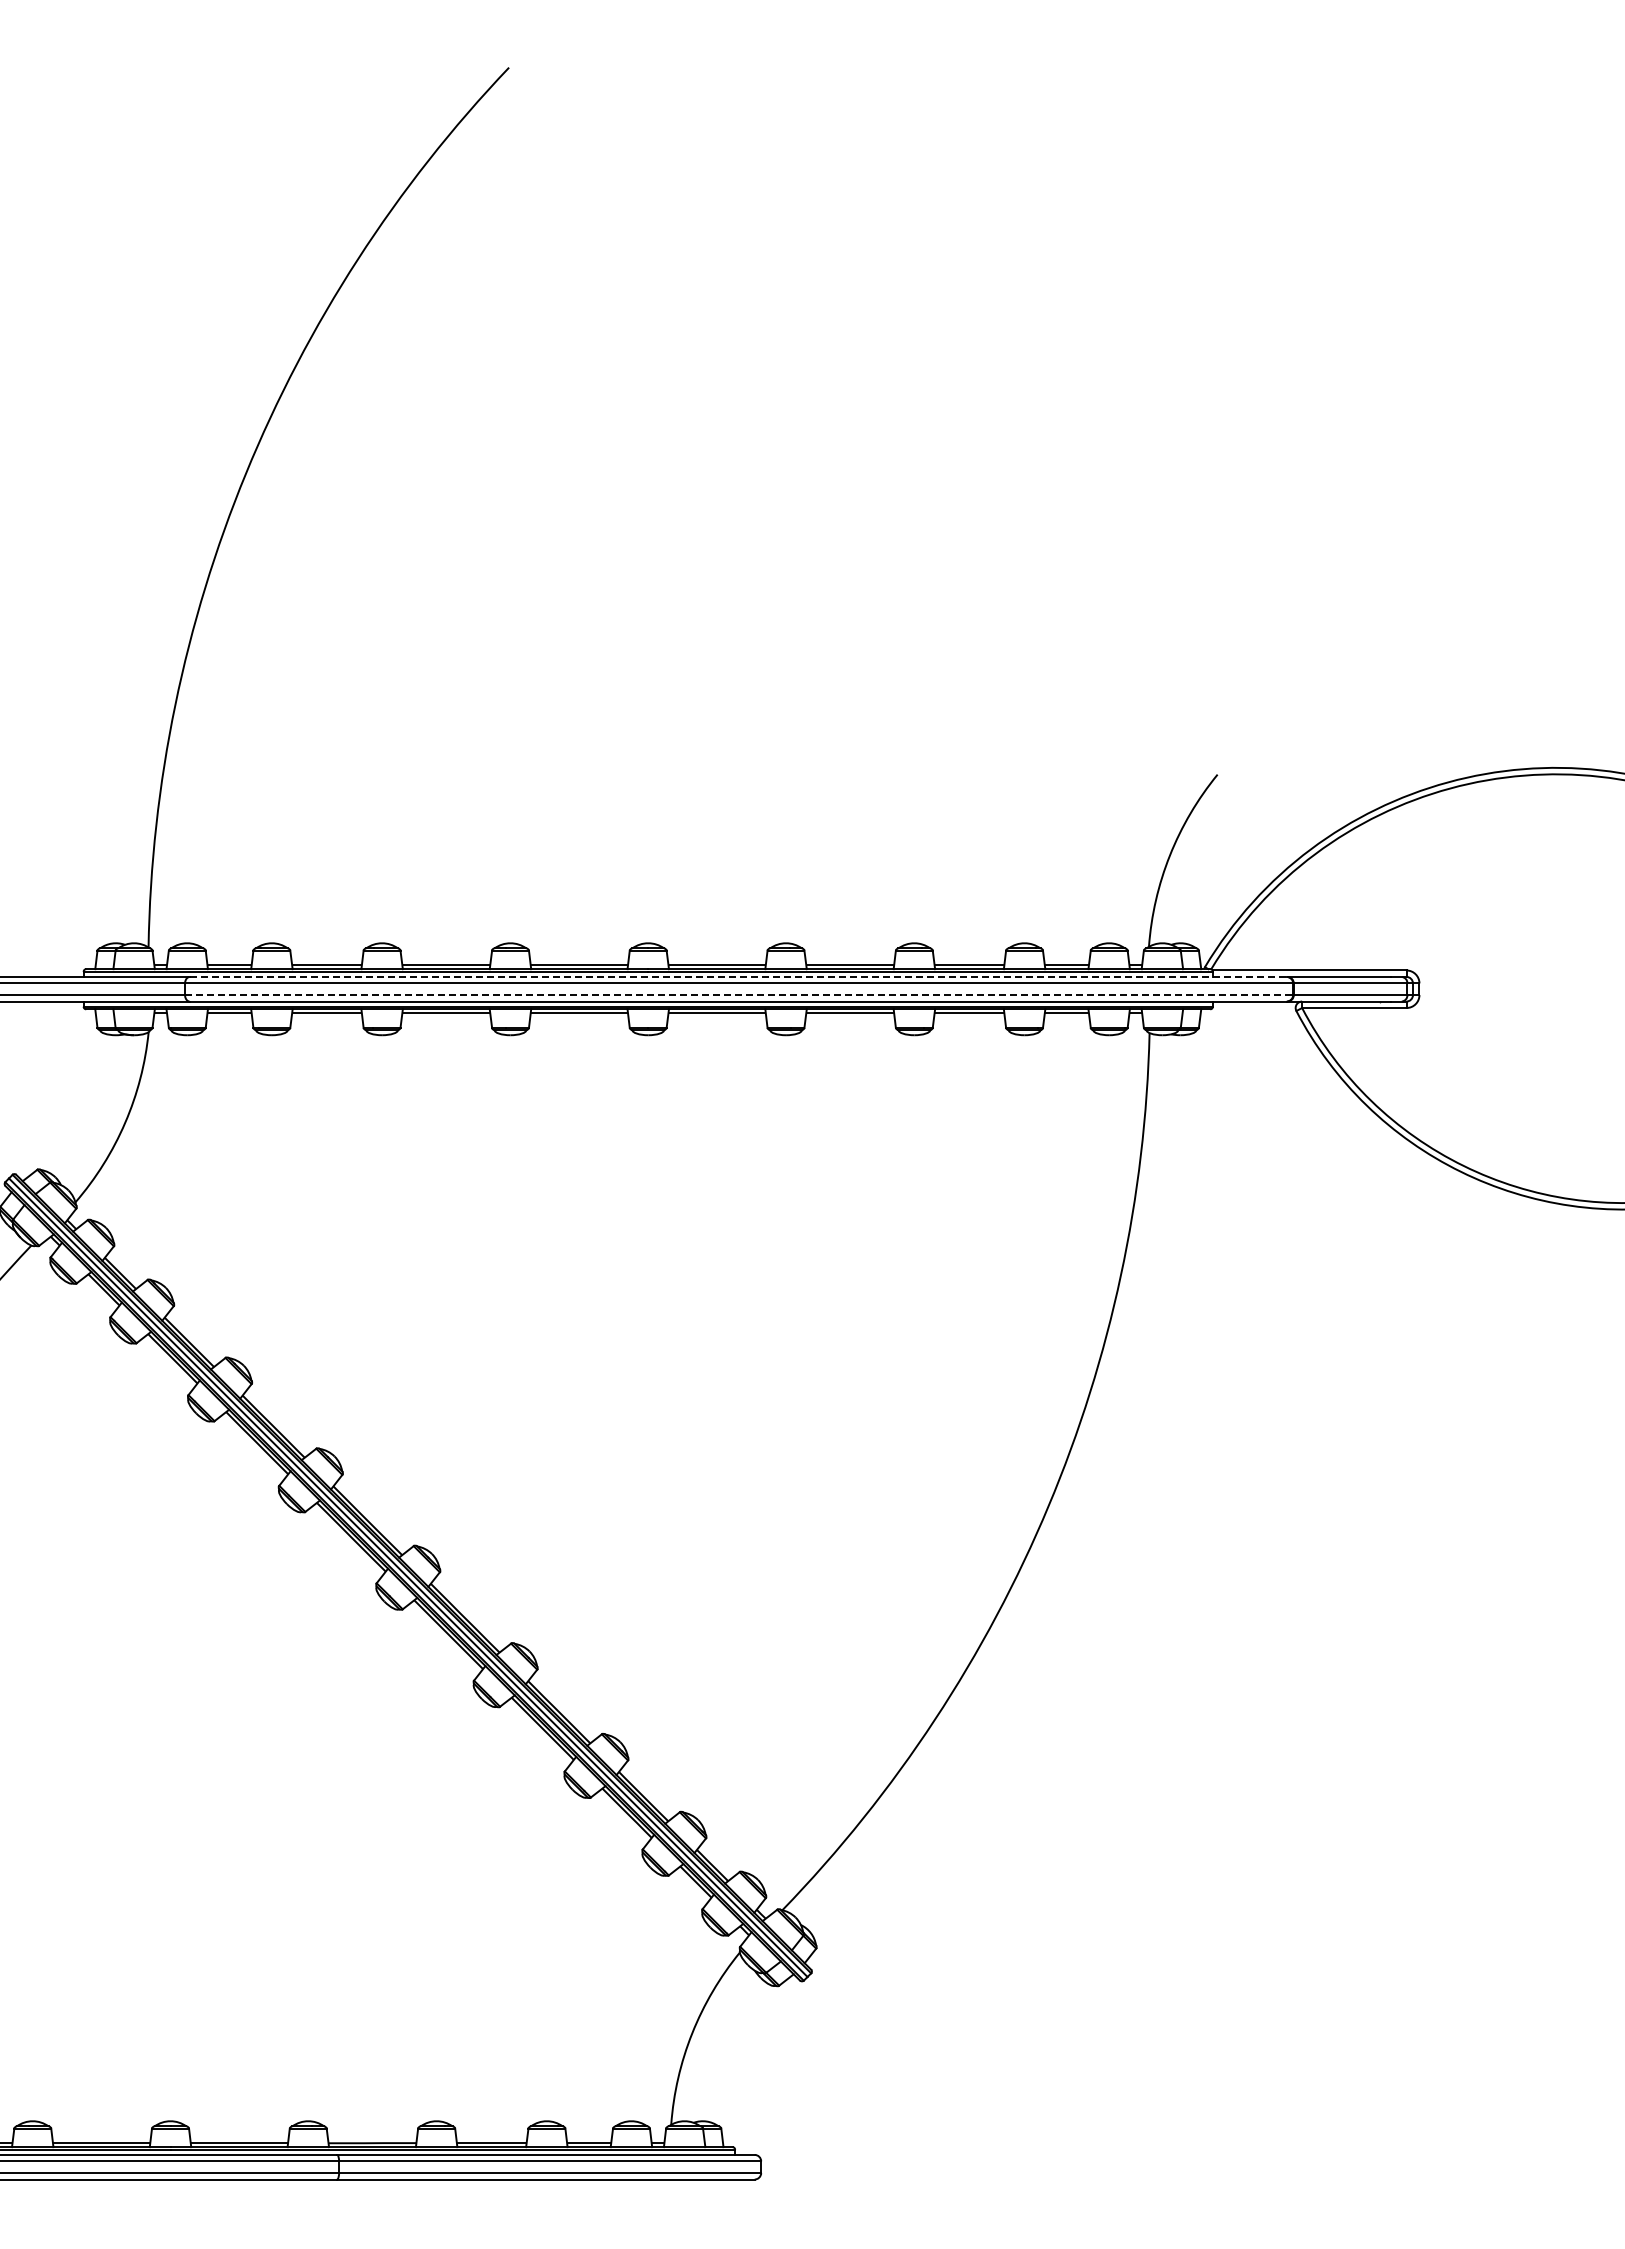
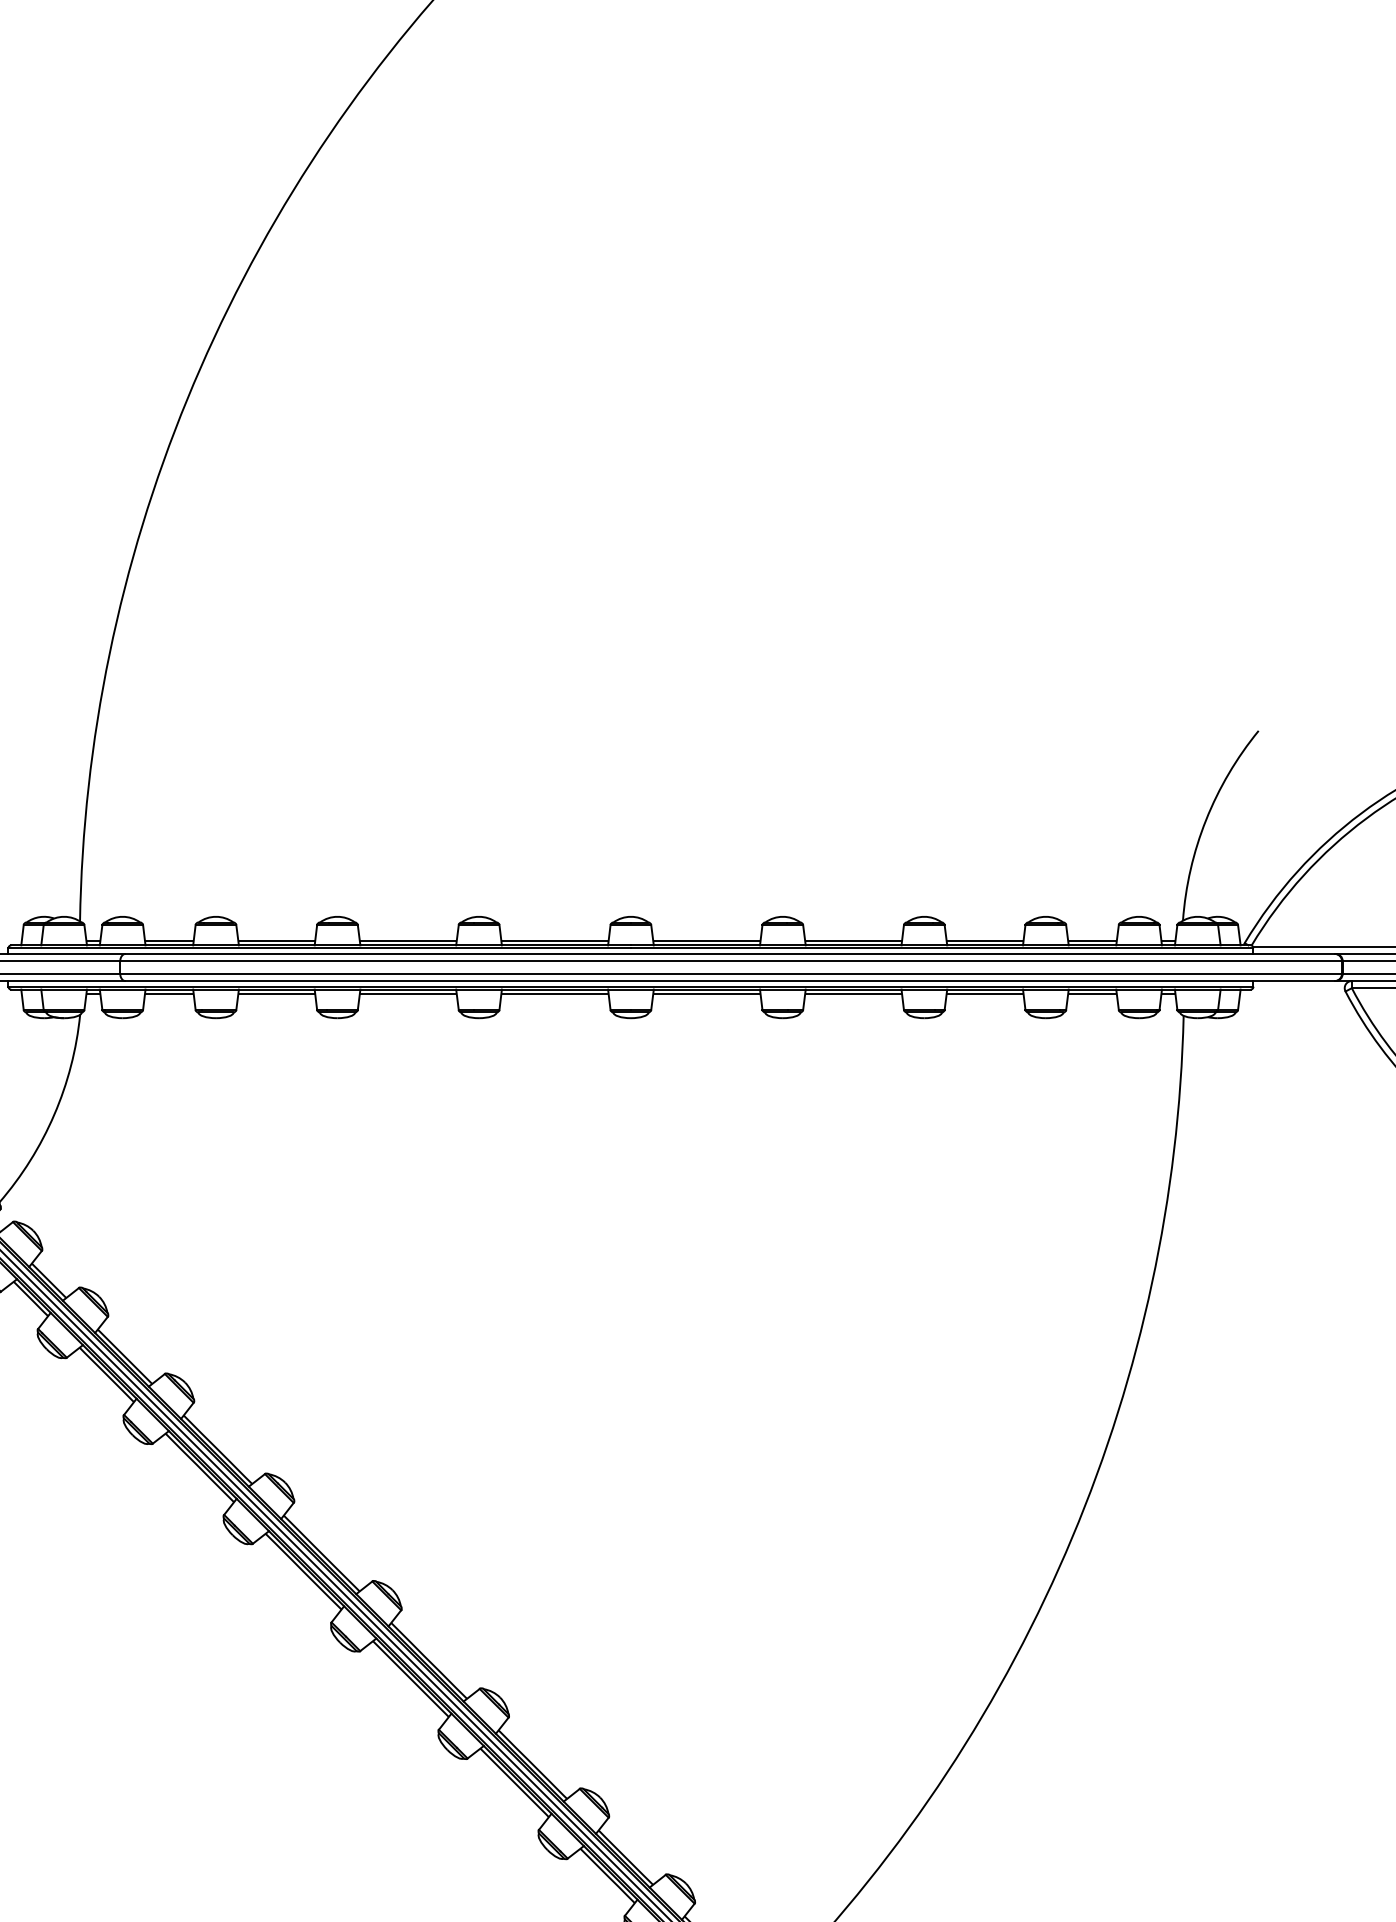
line: (738, 976) -> (730, 953), dashed -> solid
line: (739, 995) -> (731, 974), dashed -> solid

